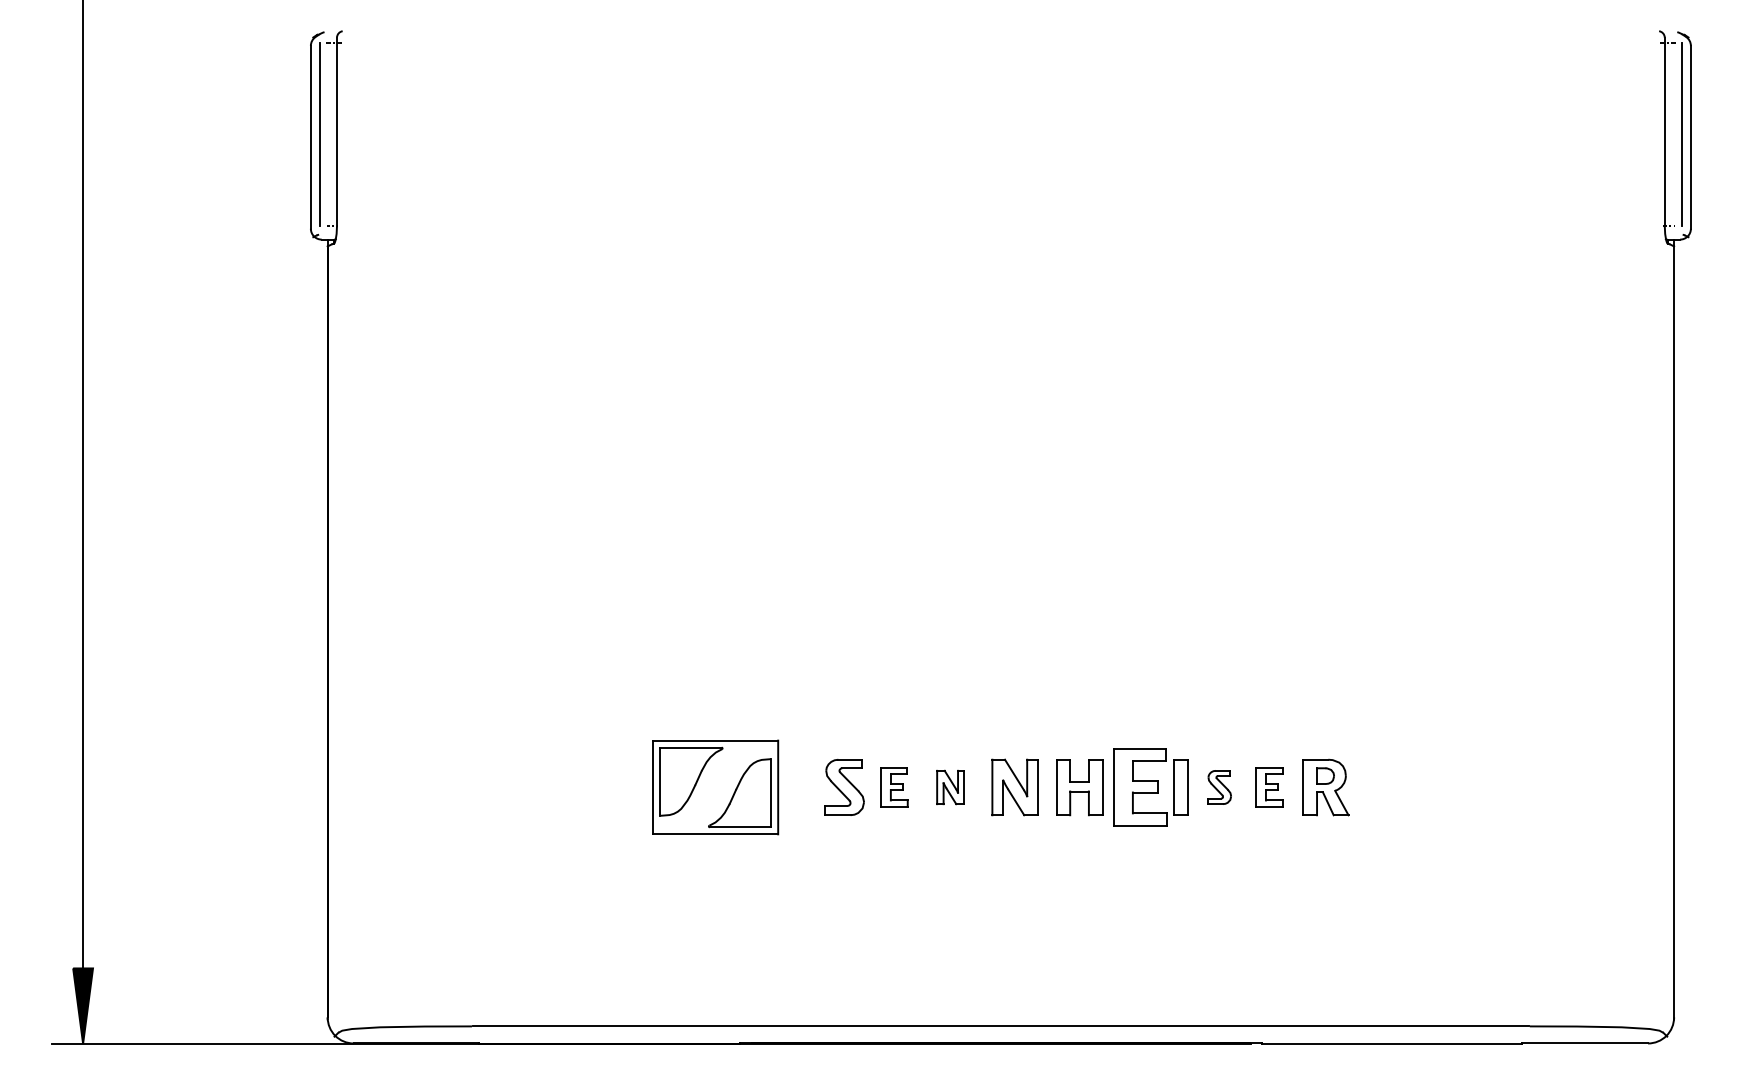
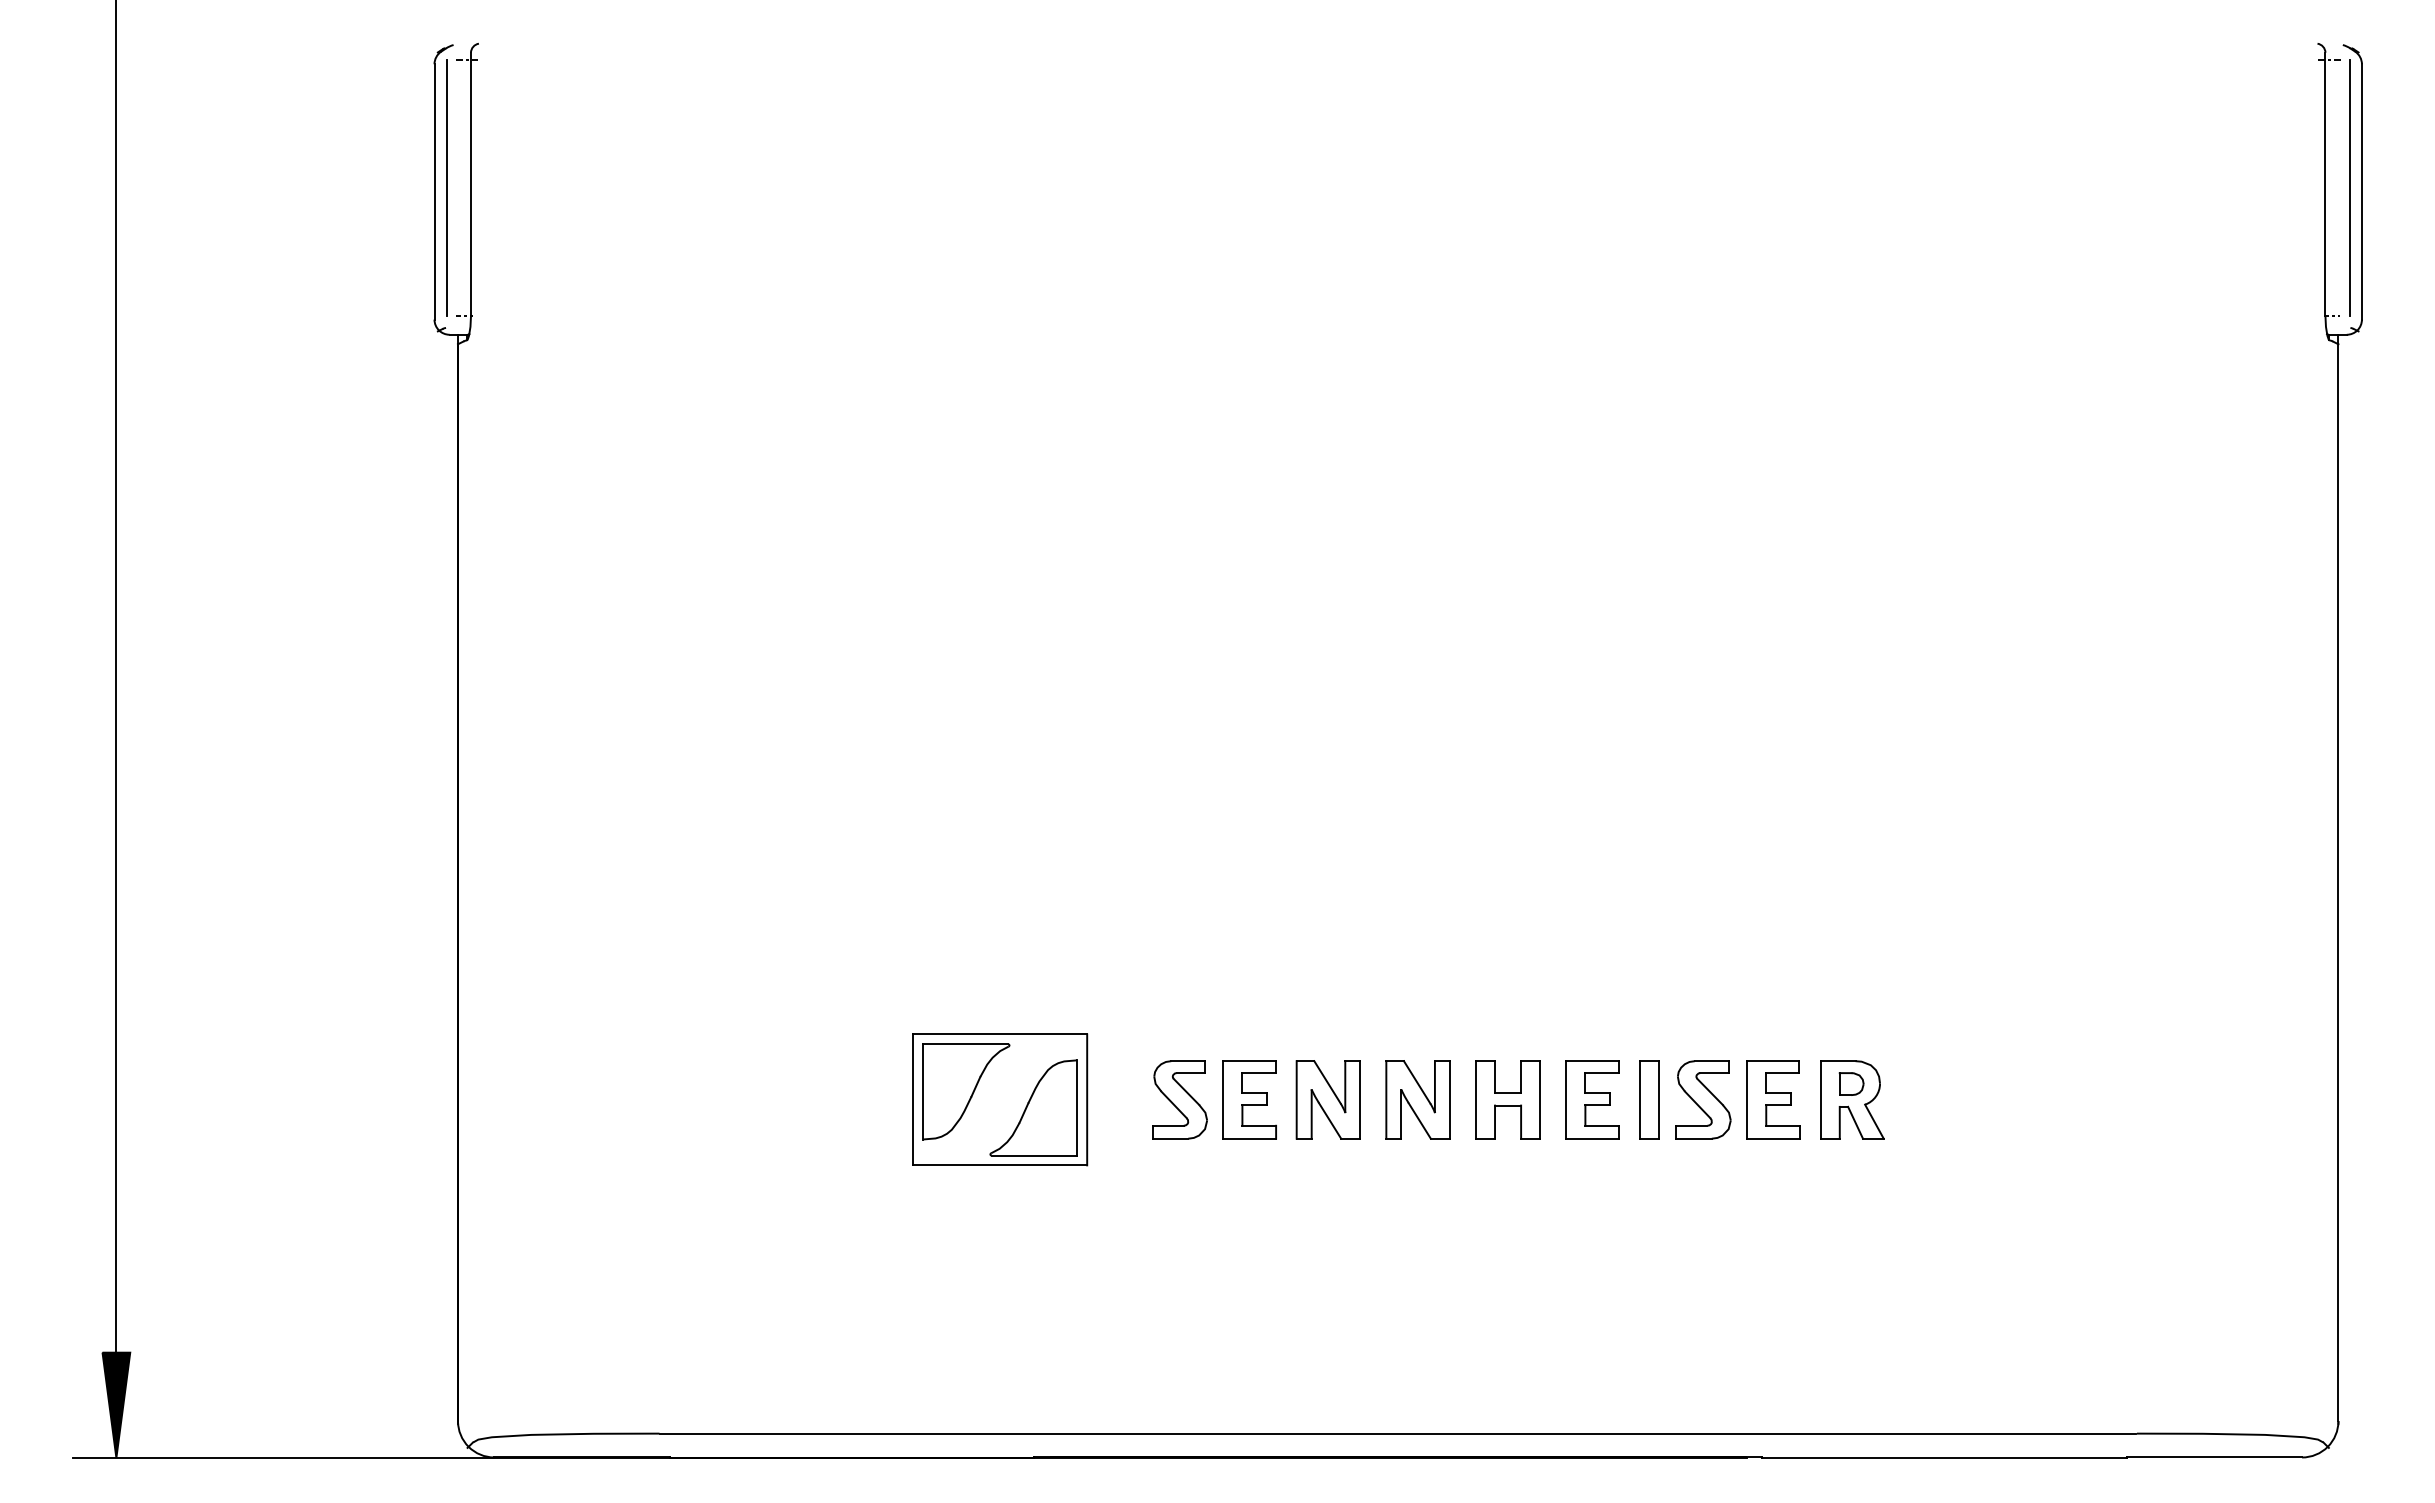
part: (894, 787) -> (1249, 1099), size x1.43
part: (950, 787) -> (1327, 1099), size x1.67
part: (1140, 787) -> (1592, 1099), size x0.71
part: (1219, 787) -> (1703, 1099), size x1.67
part: (1269, 787) -> (1773, 1099), size x1.43

